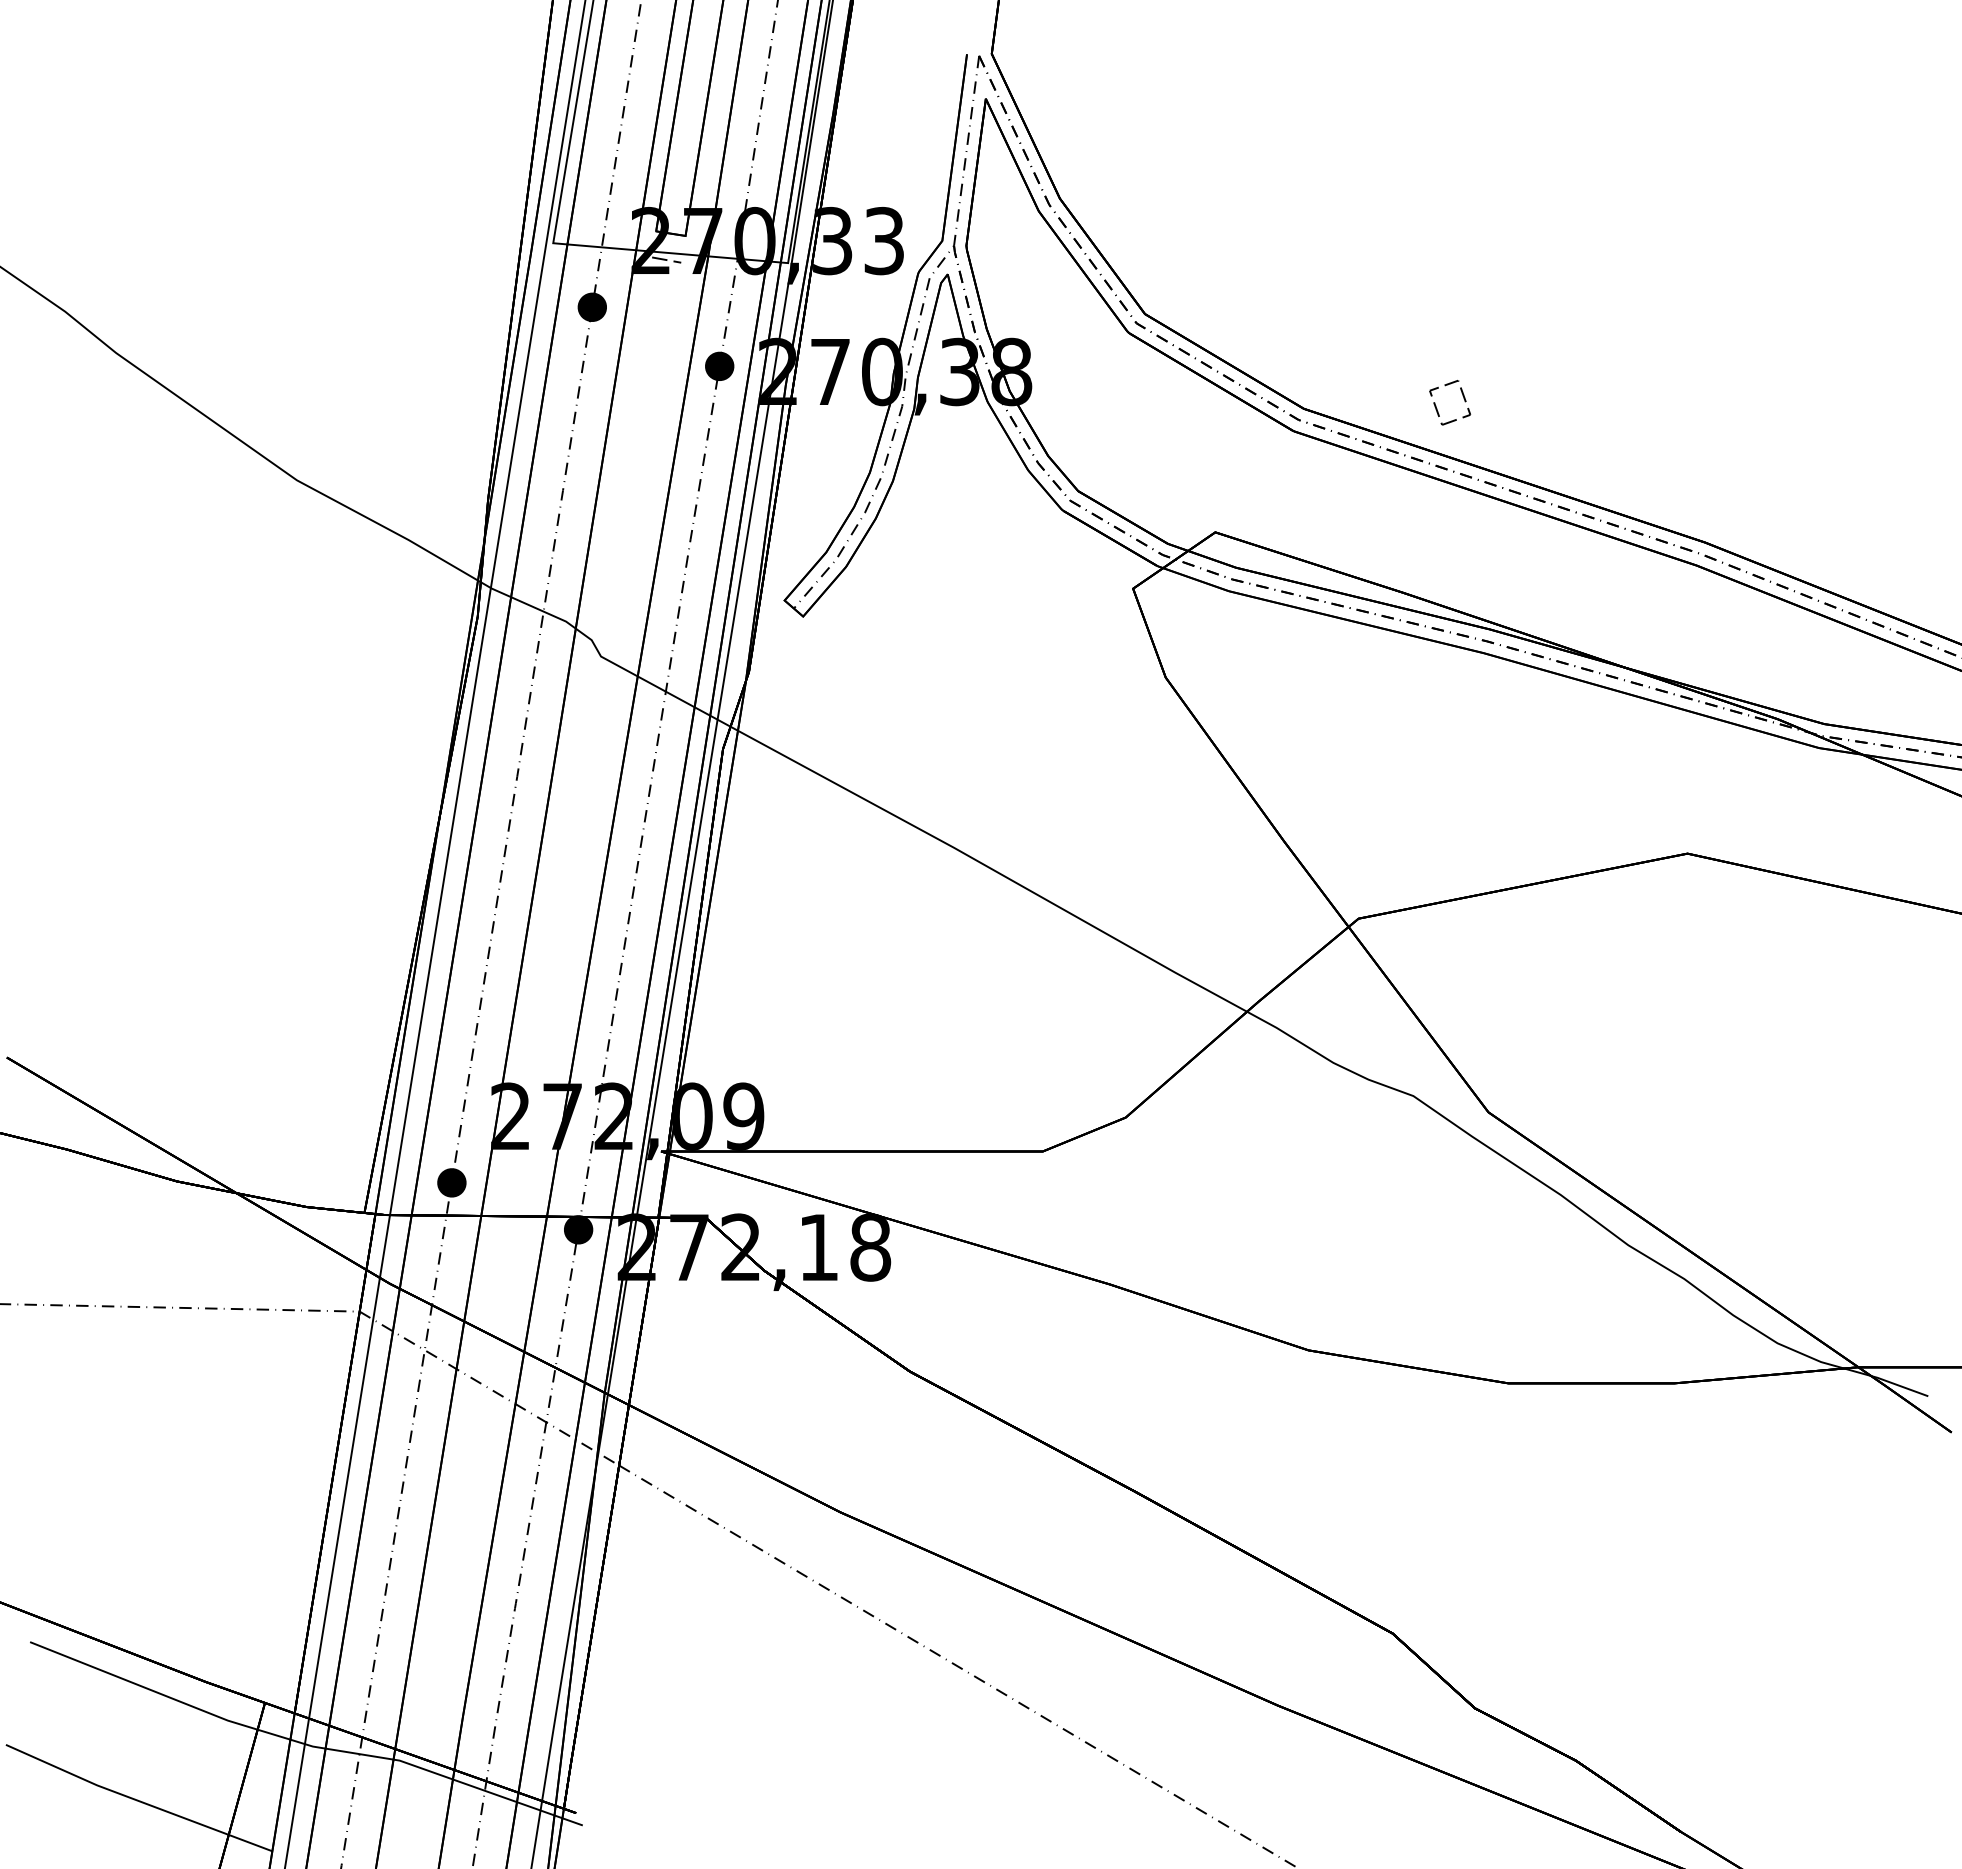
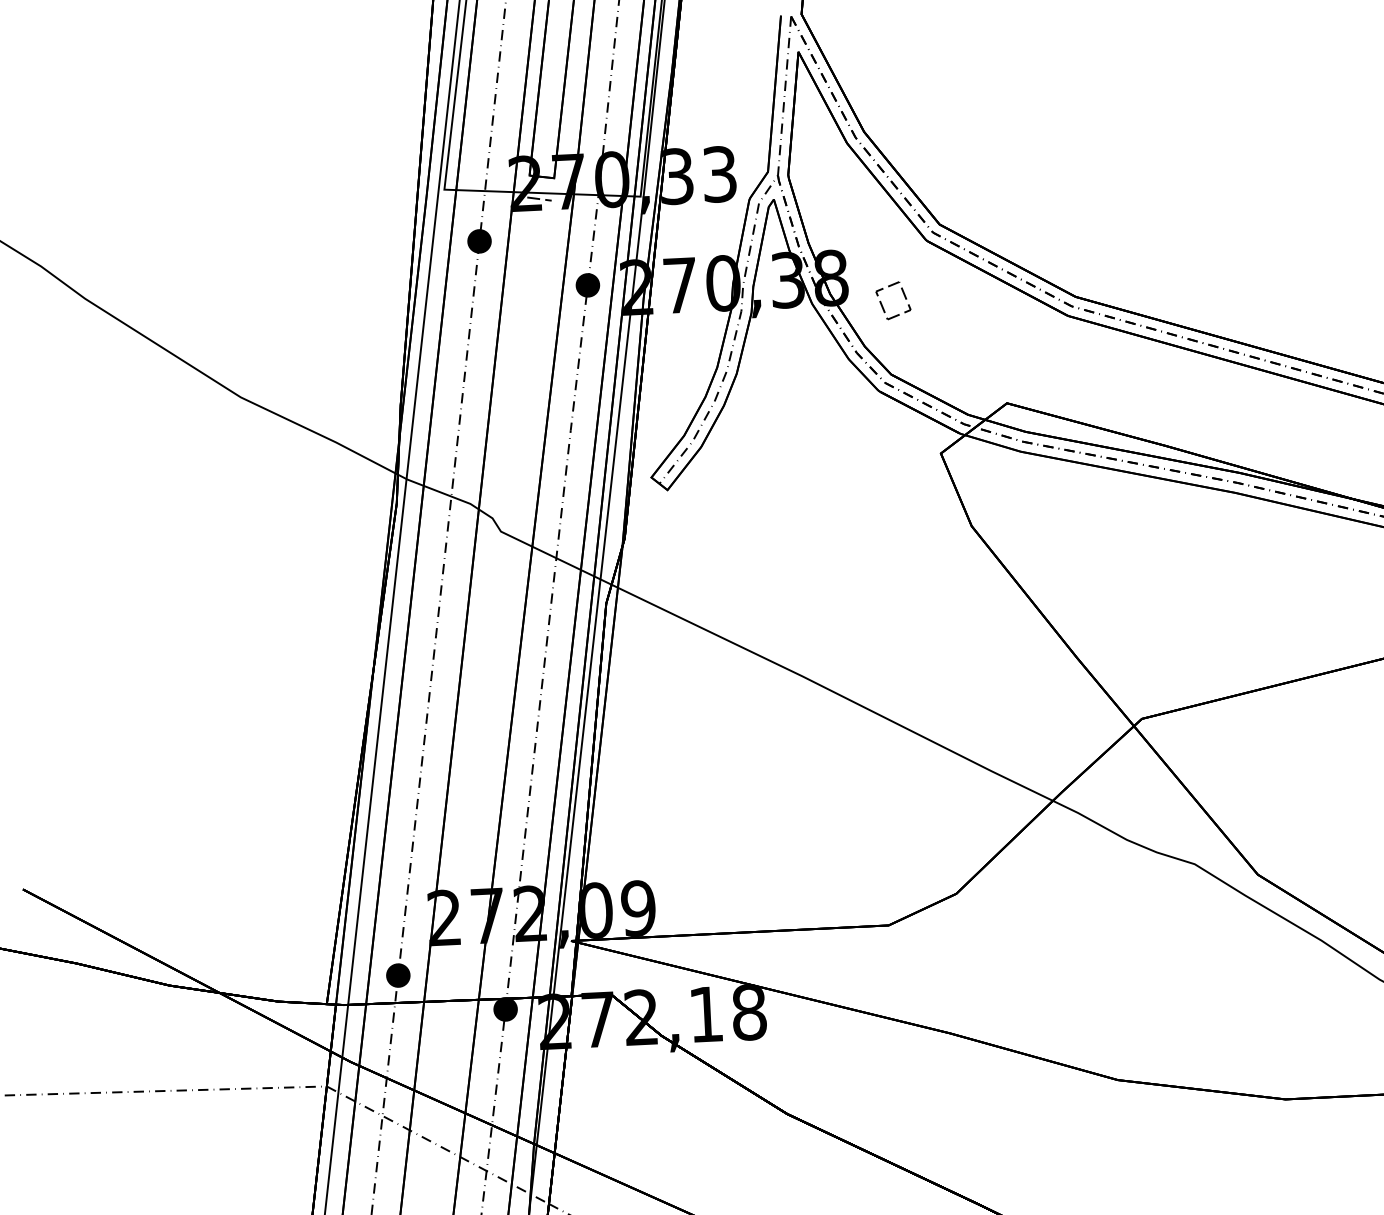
part: (1462, 396) -> (903, 295), moved

